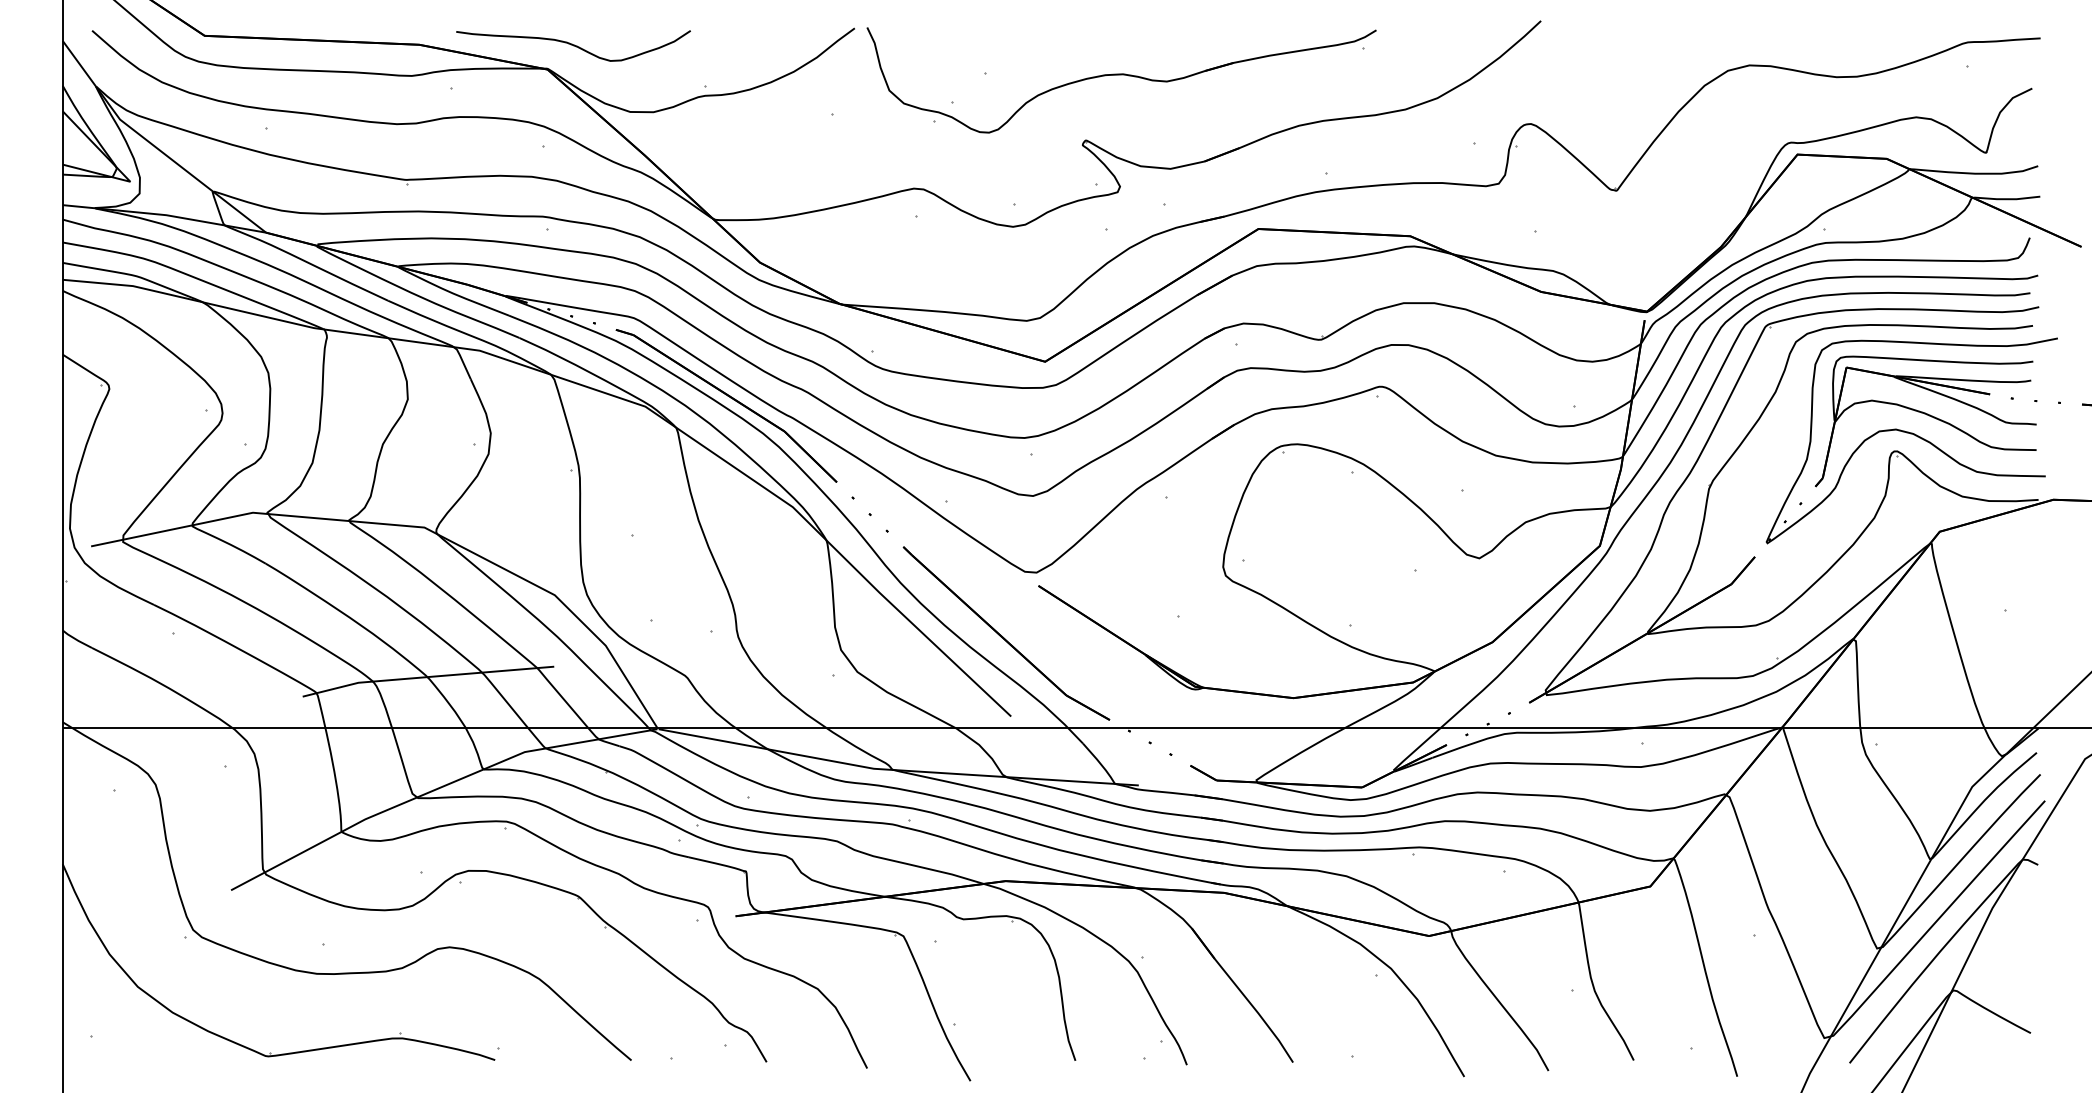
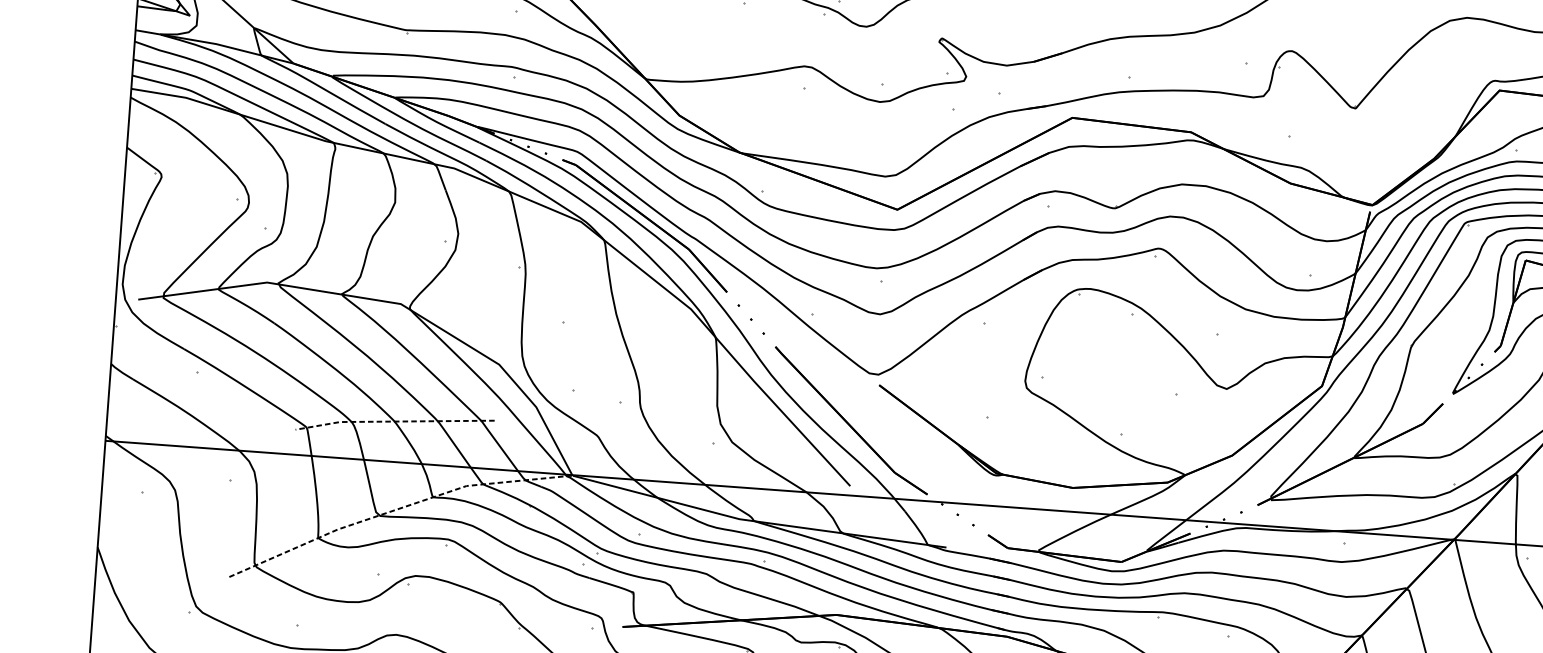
line: (427, 677) -> (394, 421), solid -> dashed
line: (436, 789) -> (395, 510), solid -> dashed

